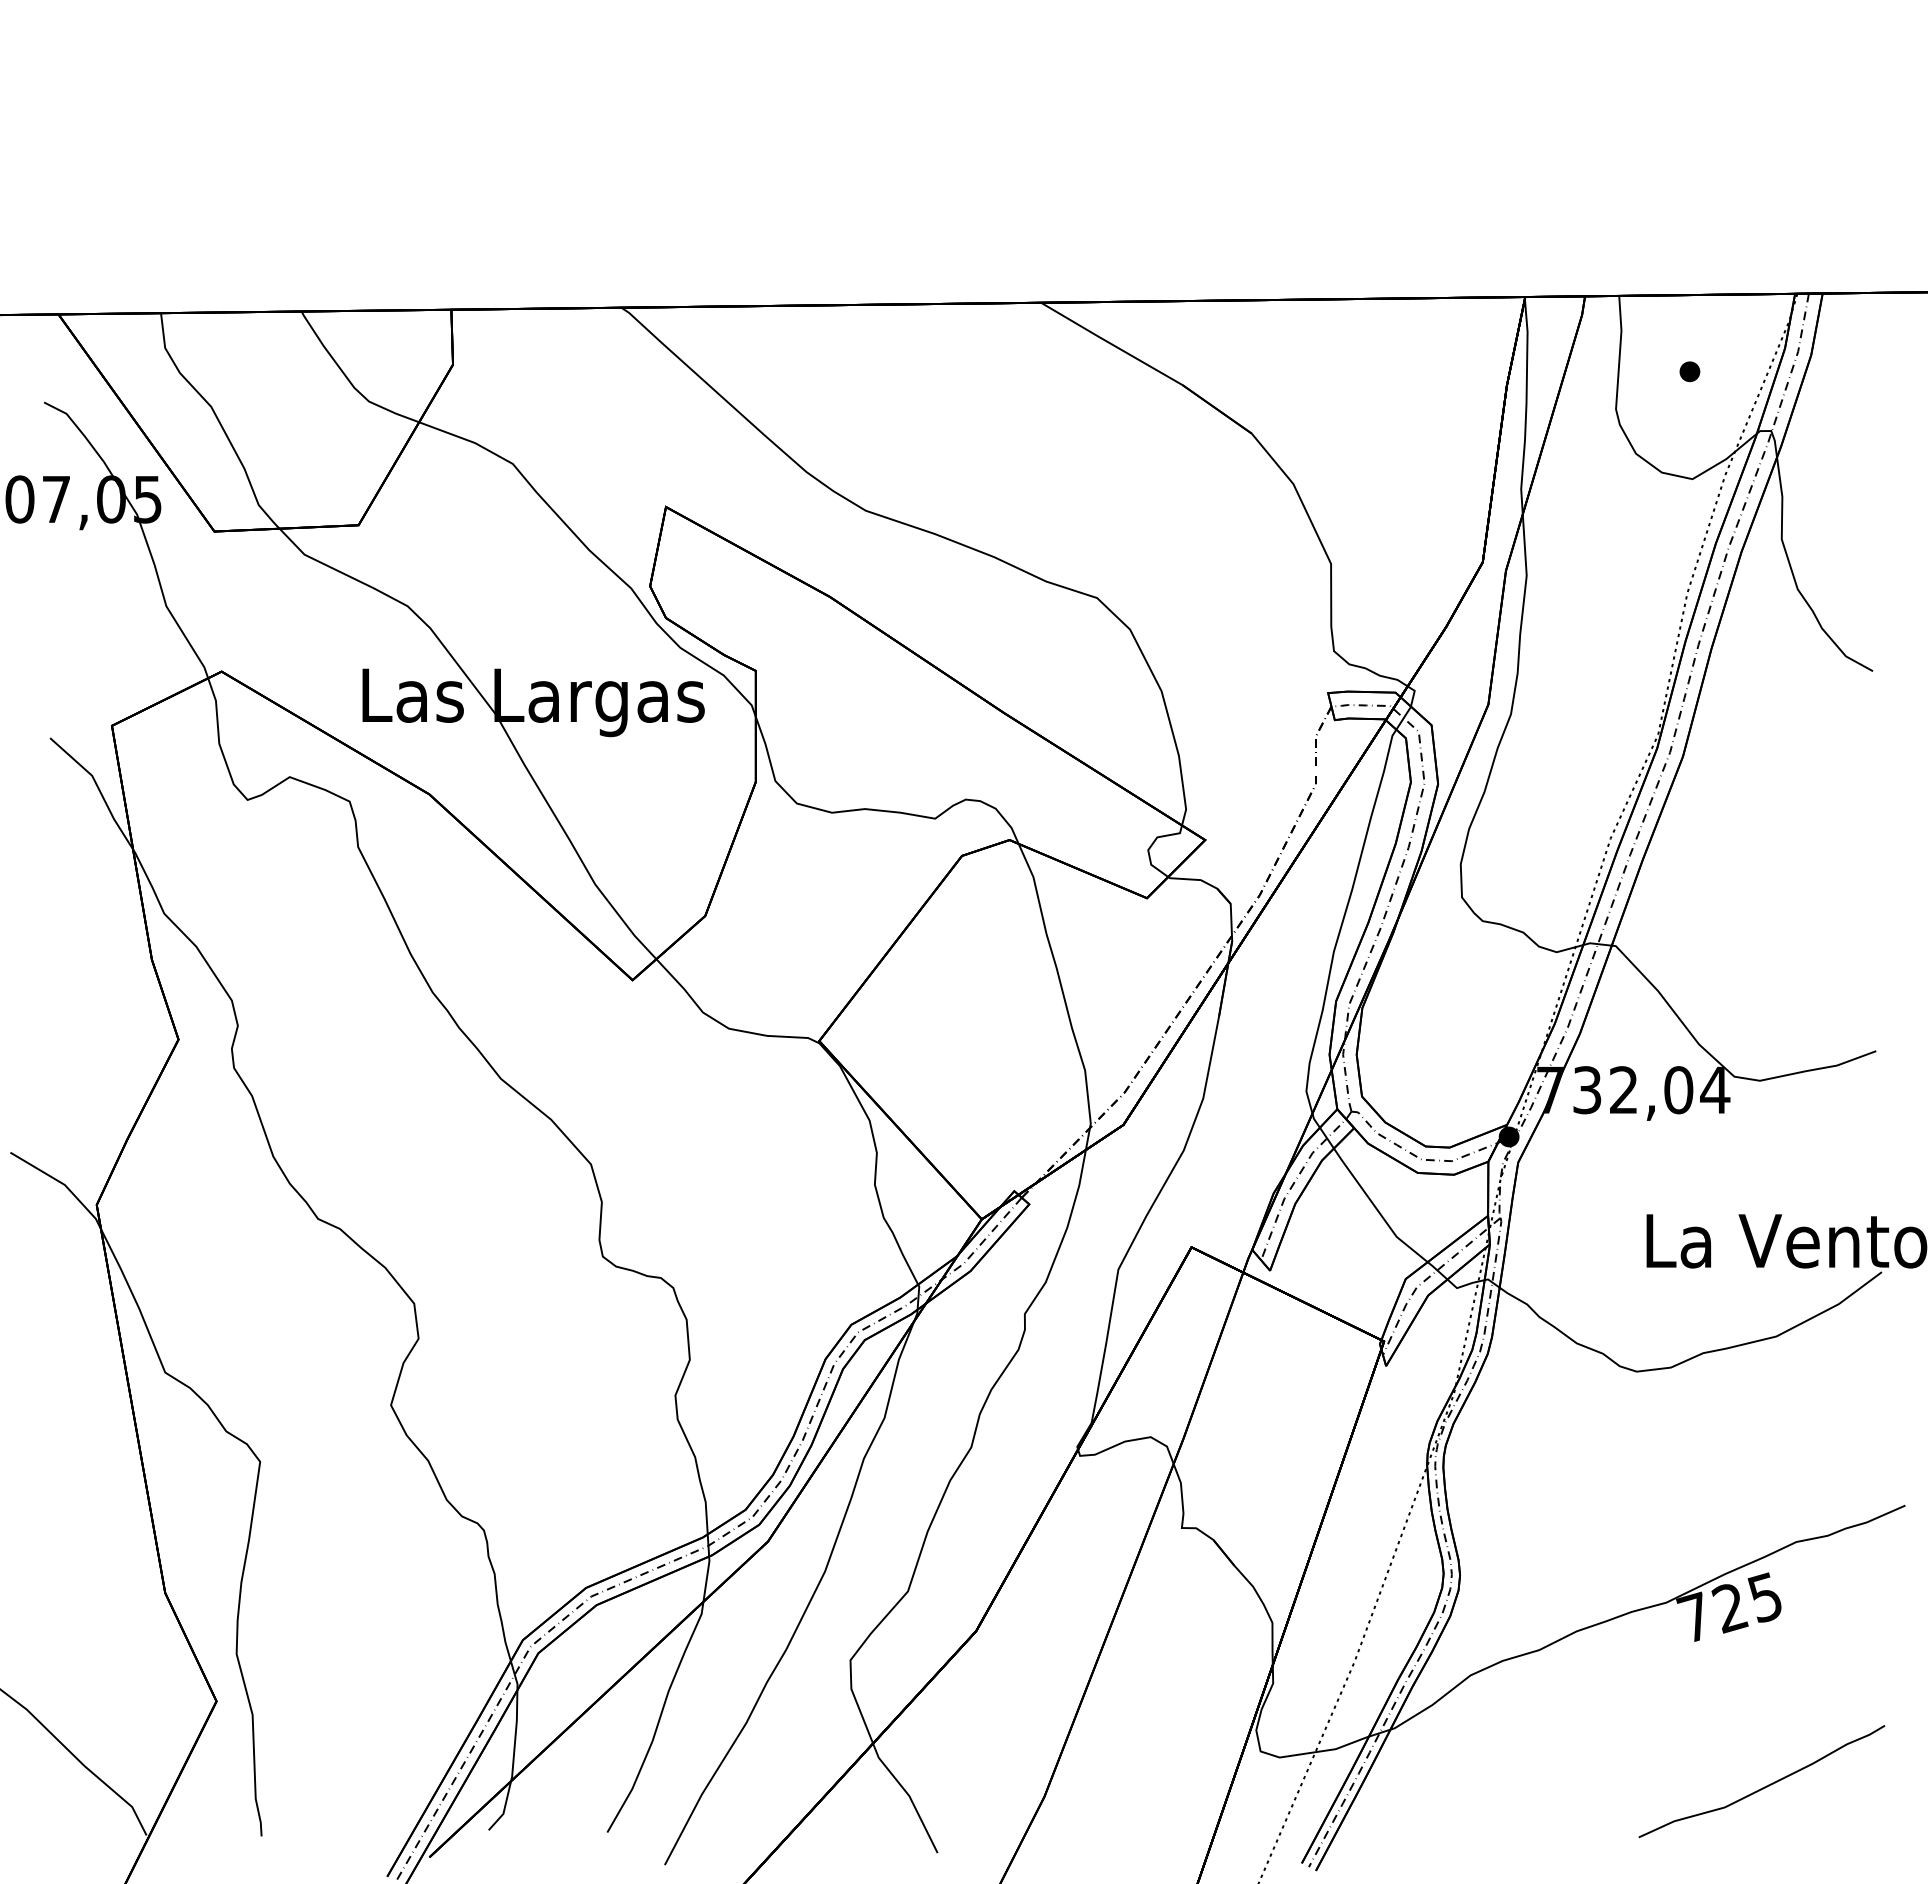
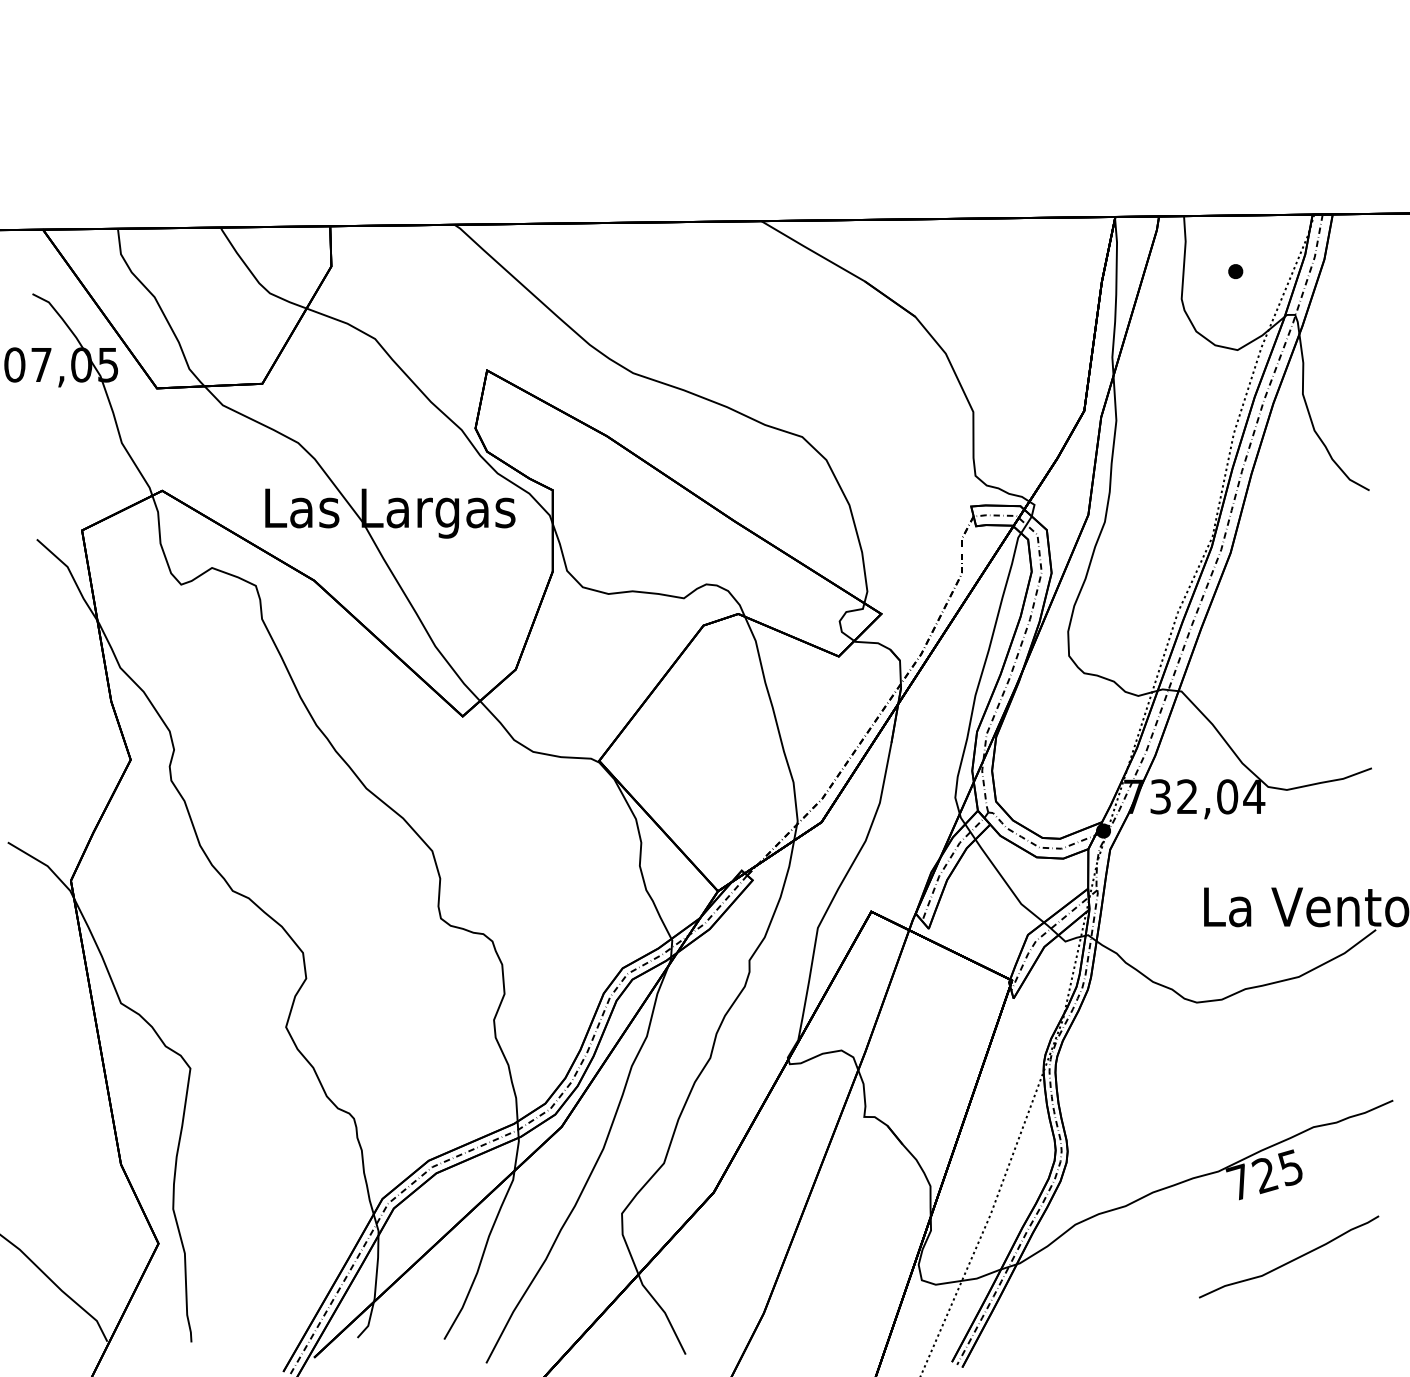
curve: (1764, 1786) -> (1290, 1260), moved

